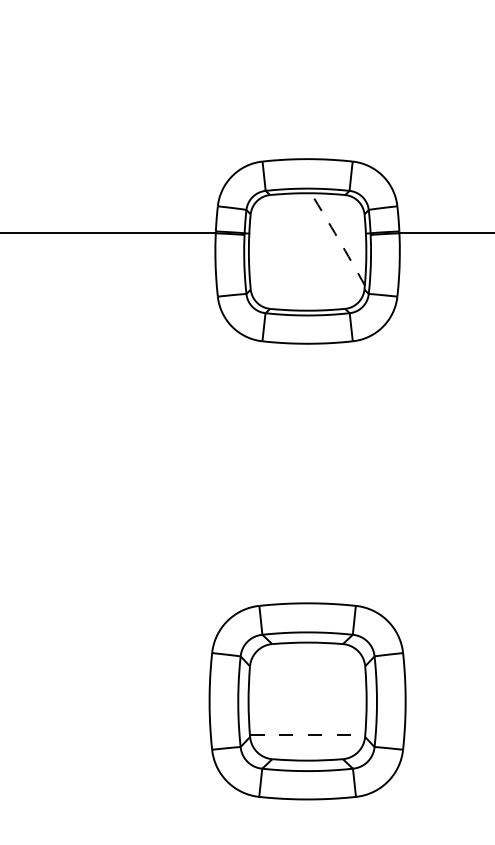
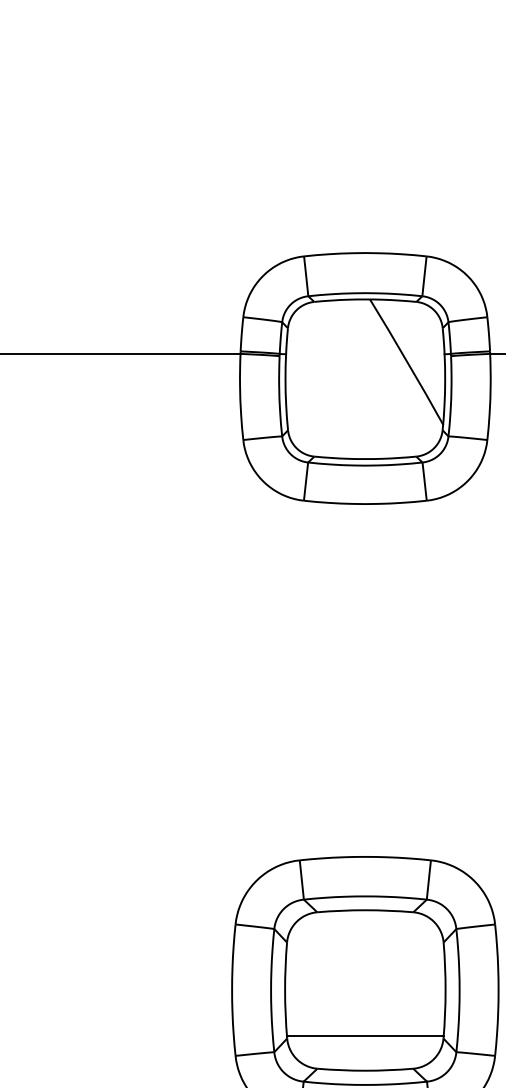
arc: (338, 239) -> (407, 362), dashed -> solid
line: (308, 734) -> (366, 1035), dashed -> solid

